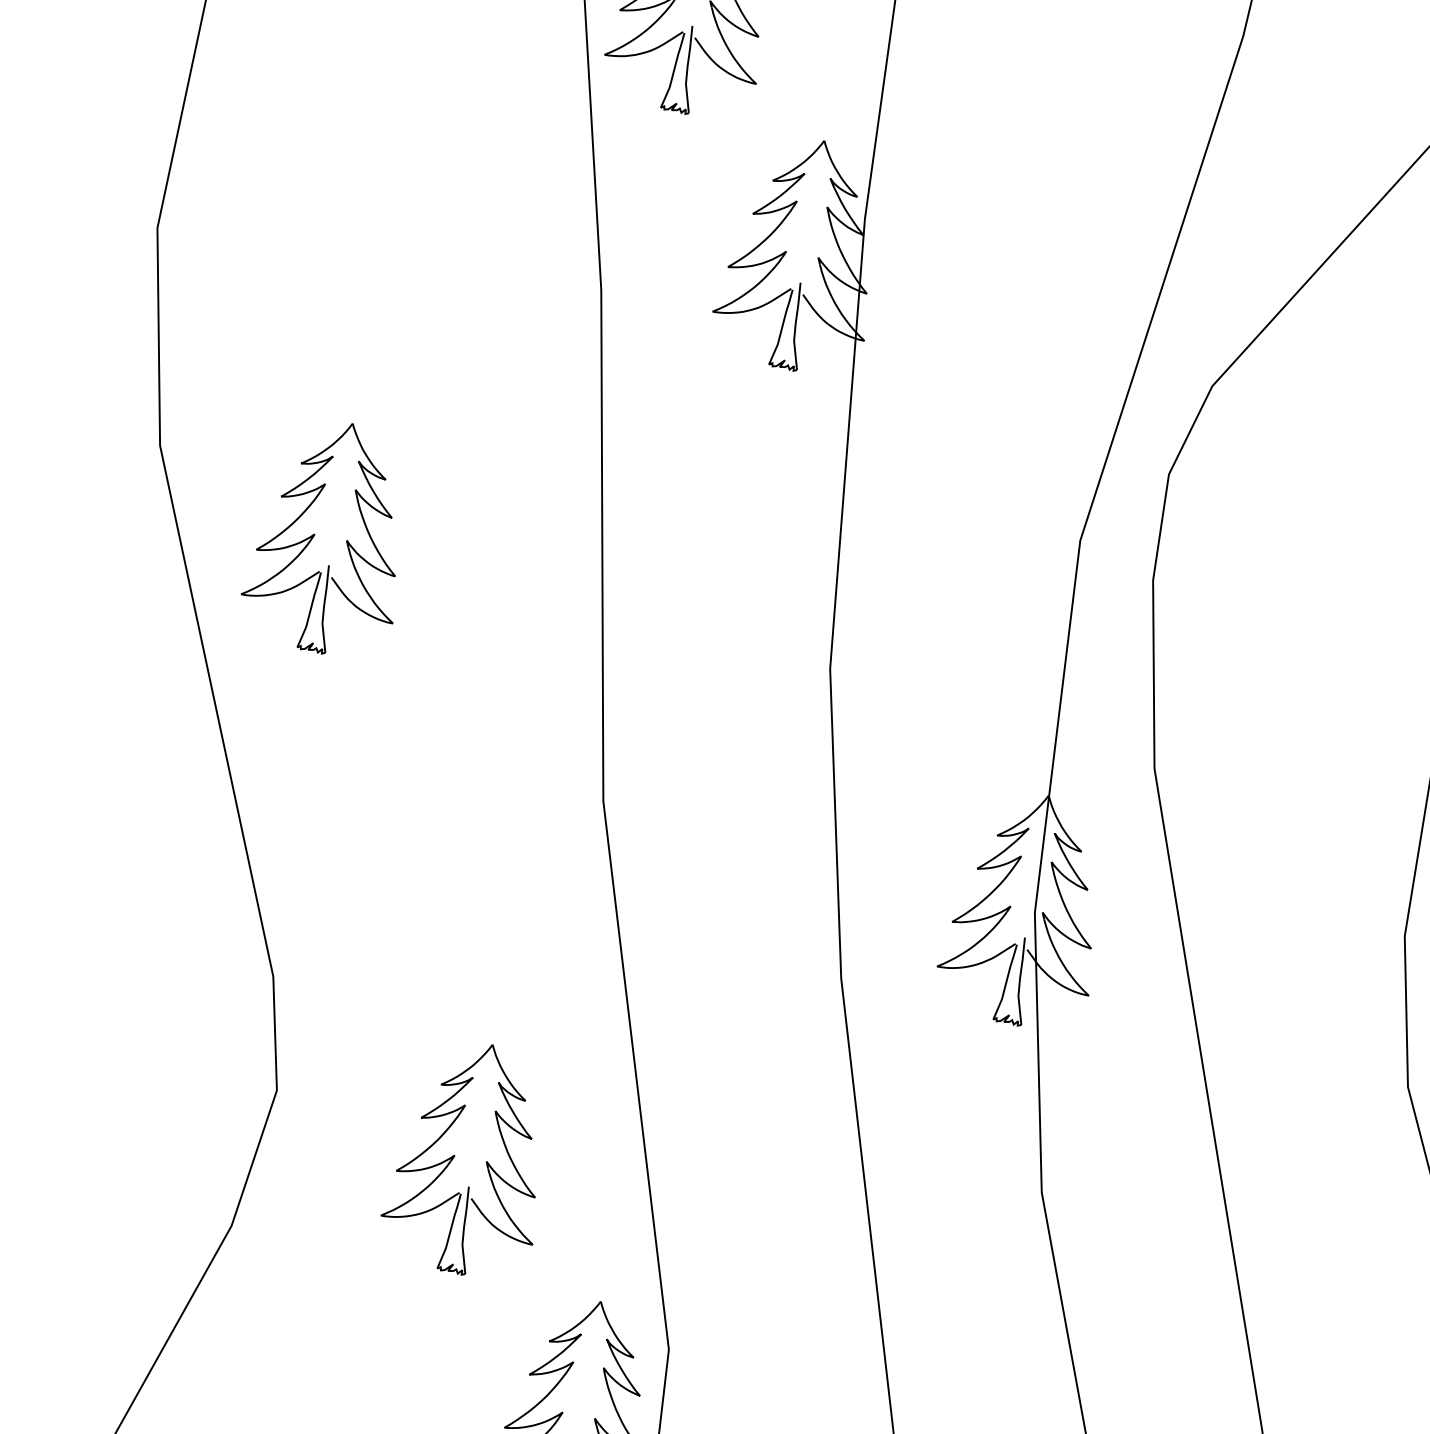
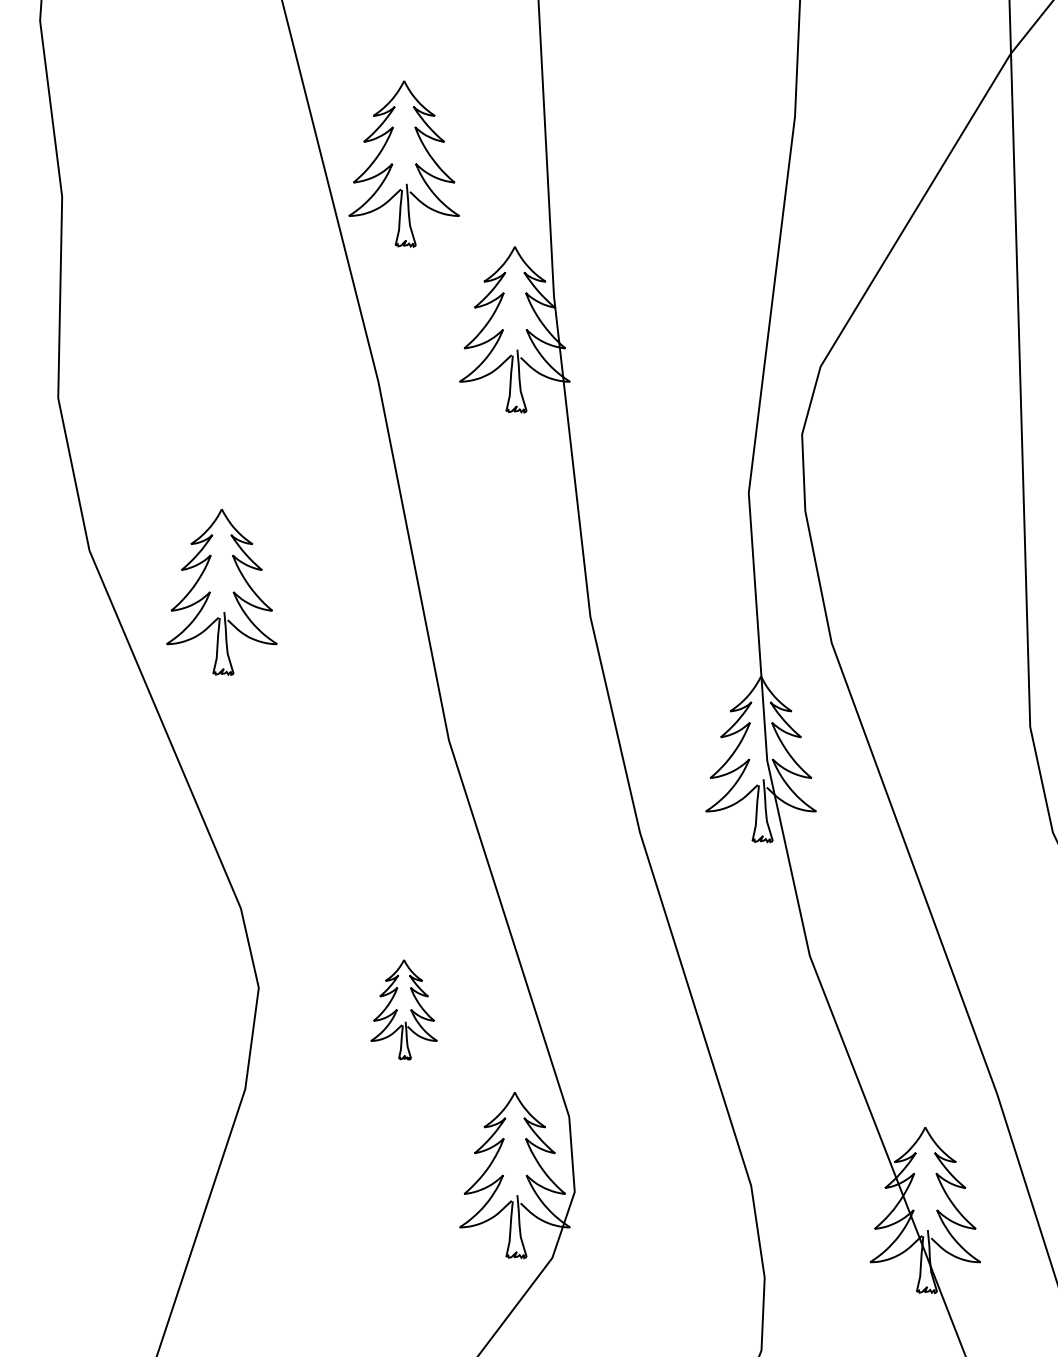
part: (469, 1158) -> (403, 1009), size x0.6

